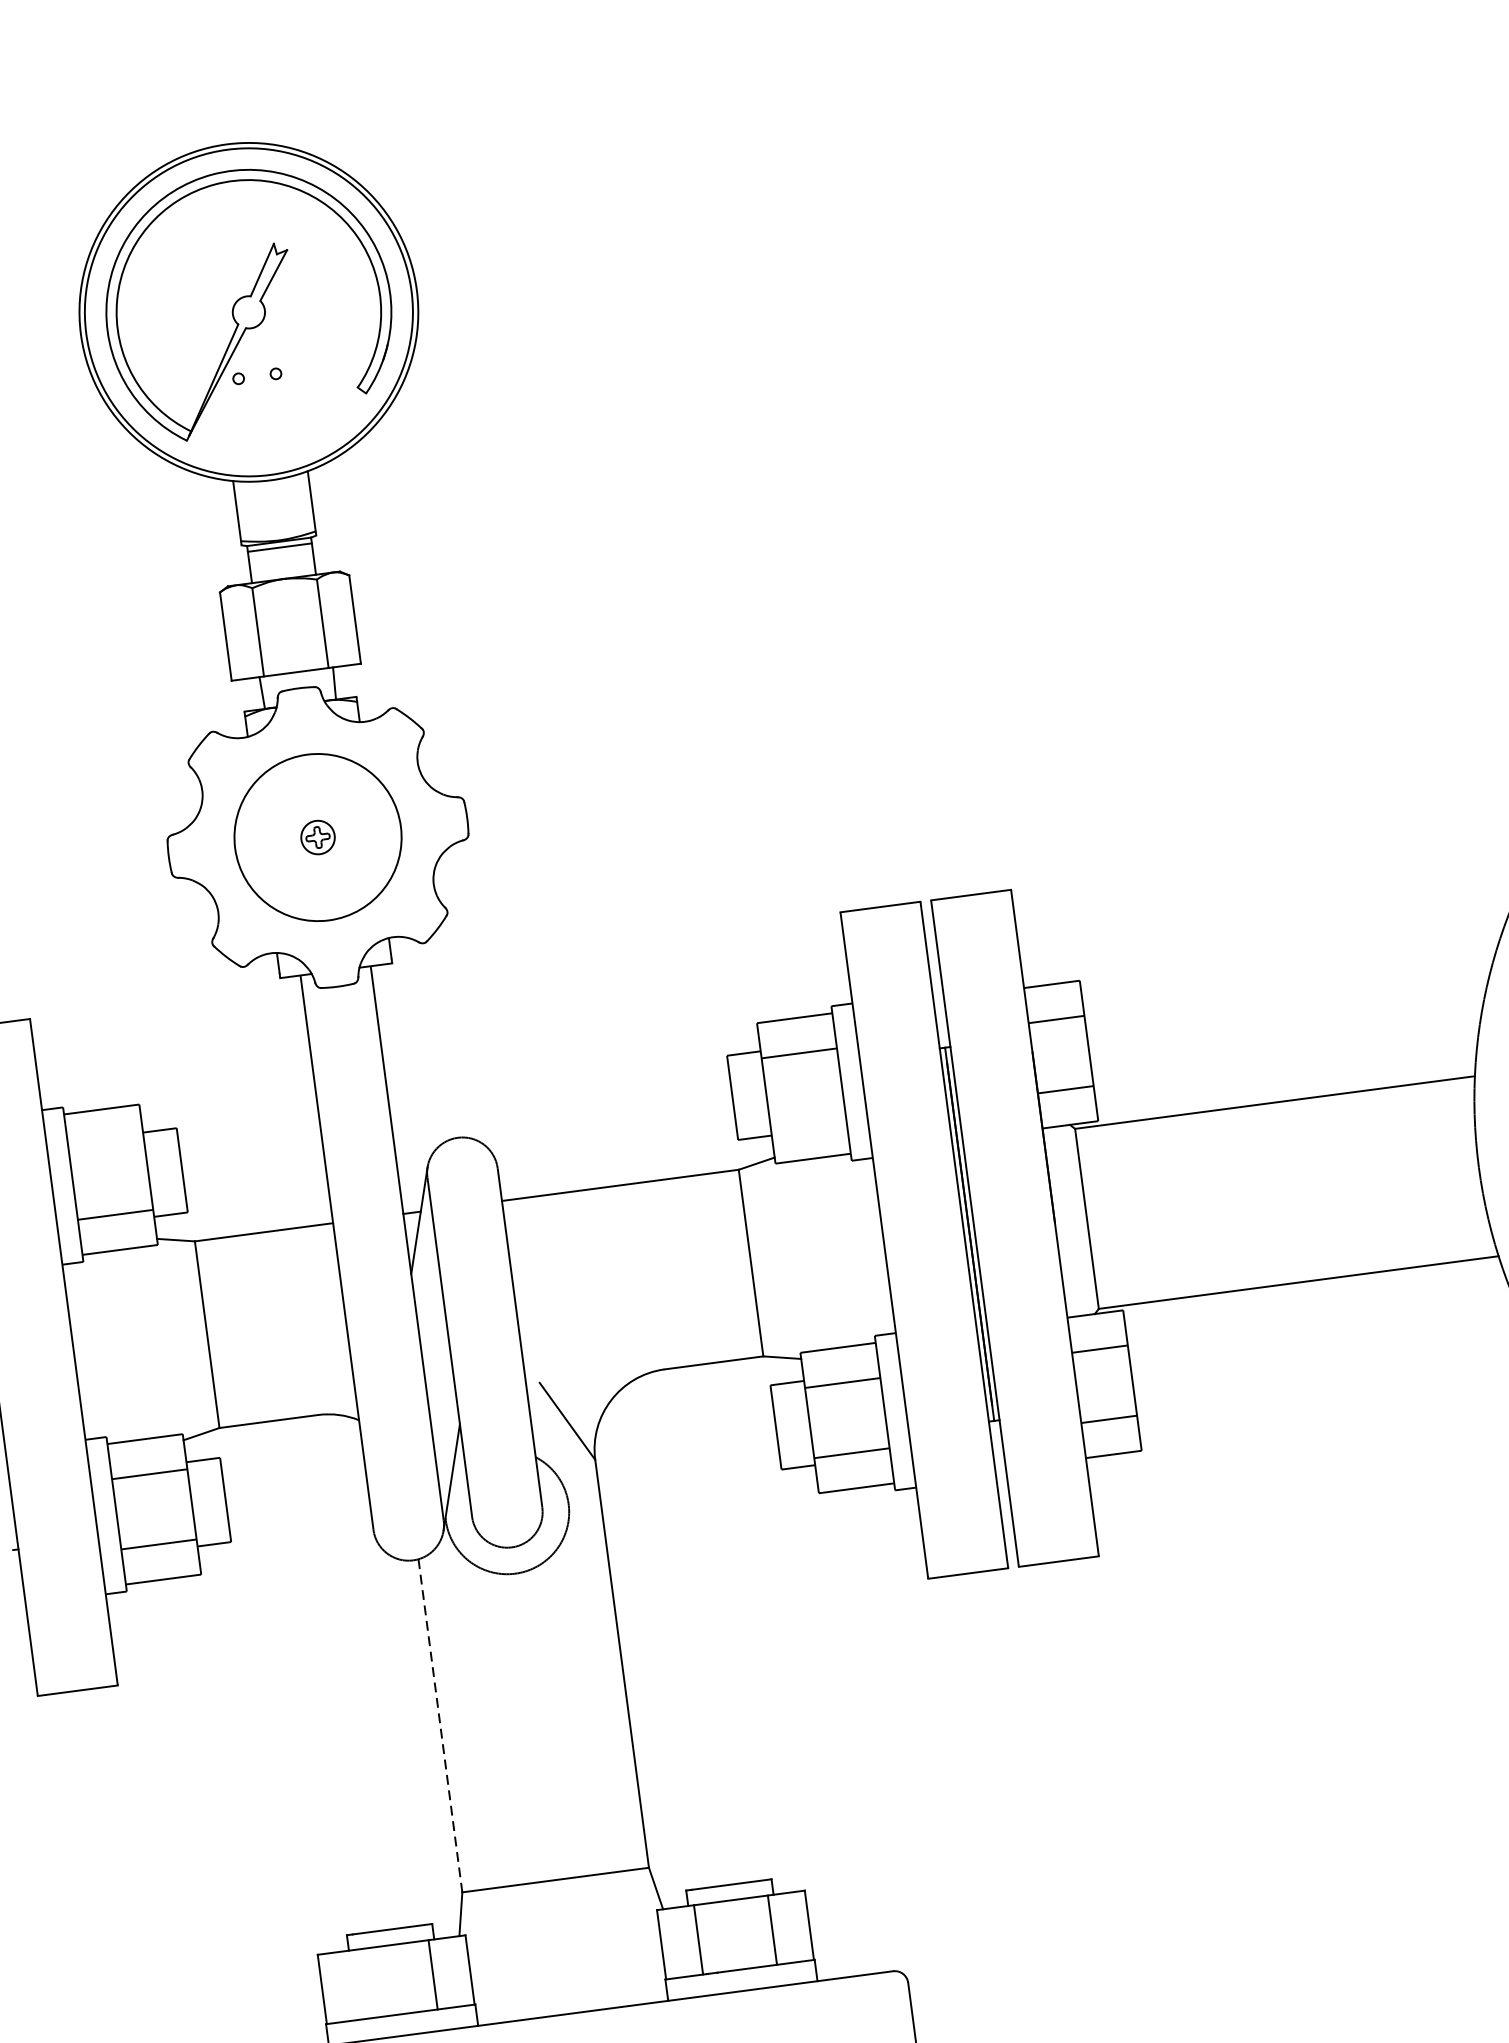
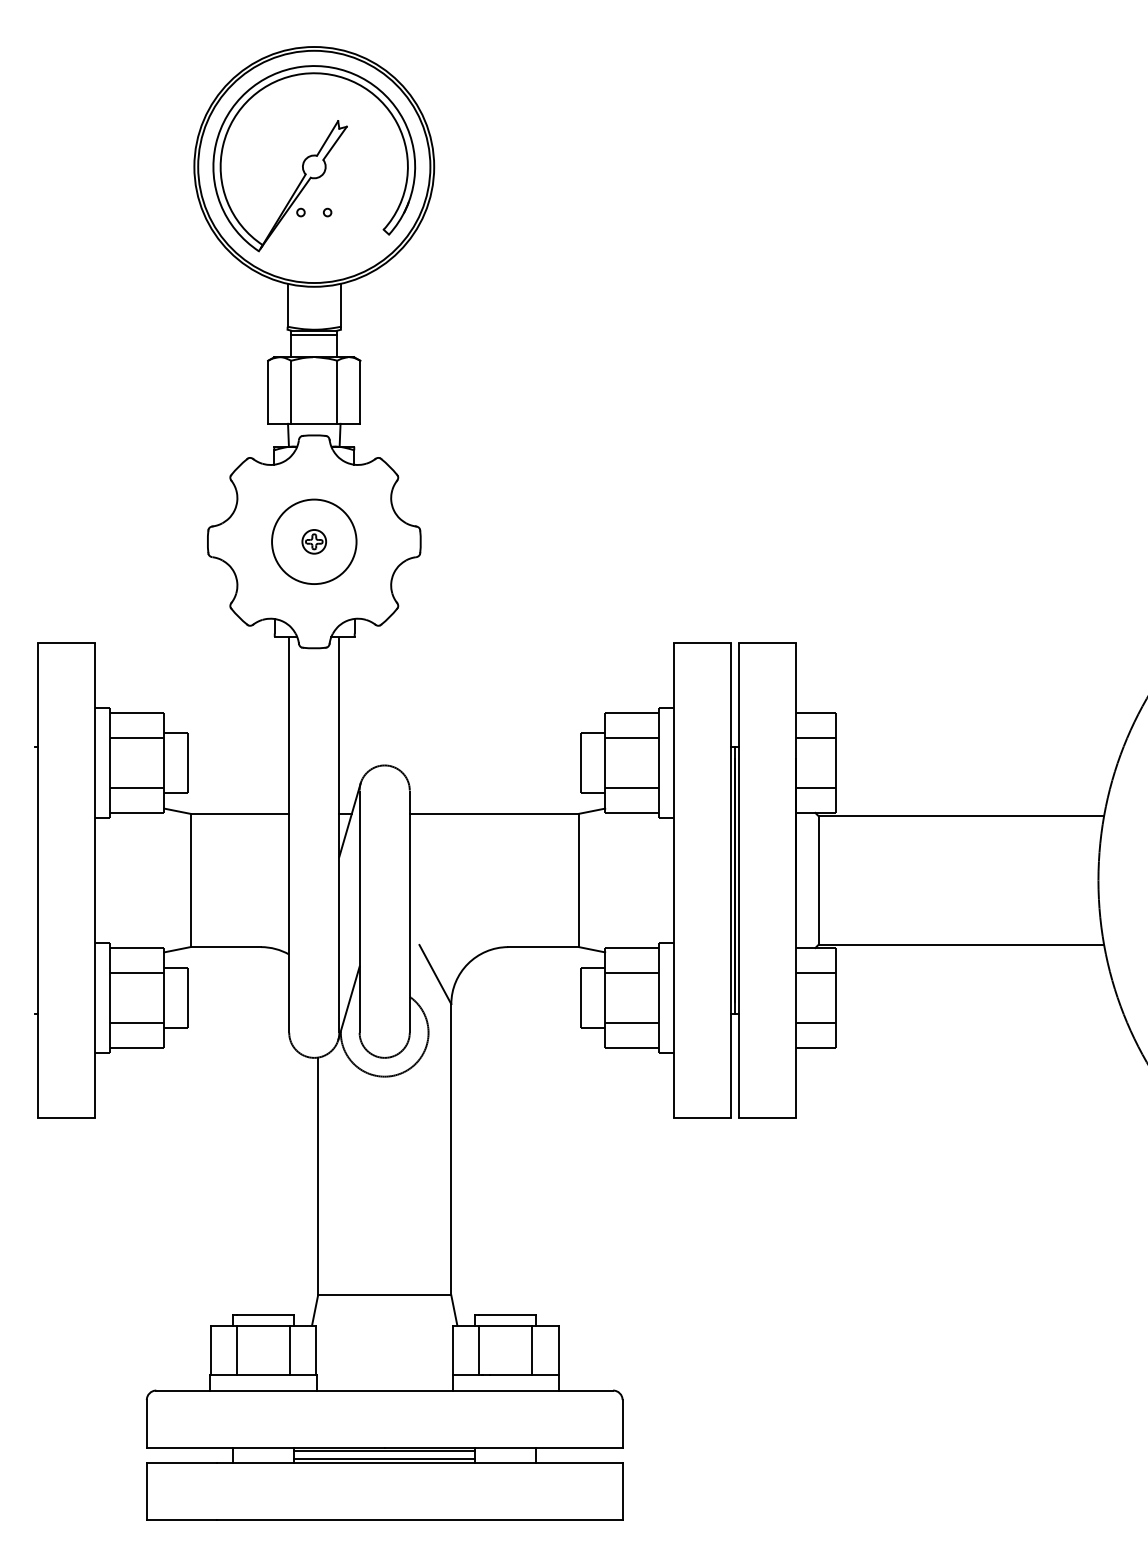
circle: (318, 837) -> (314, 541), size x0.71
line: (807, 1123) -> (631, 787), added
line: (106, 1144) -> (137, 737), added
line: (440, 1725) -> (318, 1176), dashed -> solid
line: (359, 1984) -> (237, 1350), added

